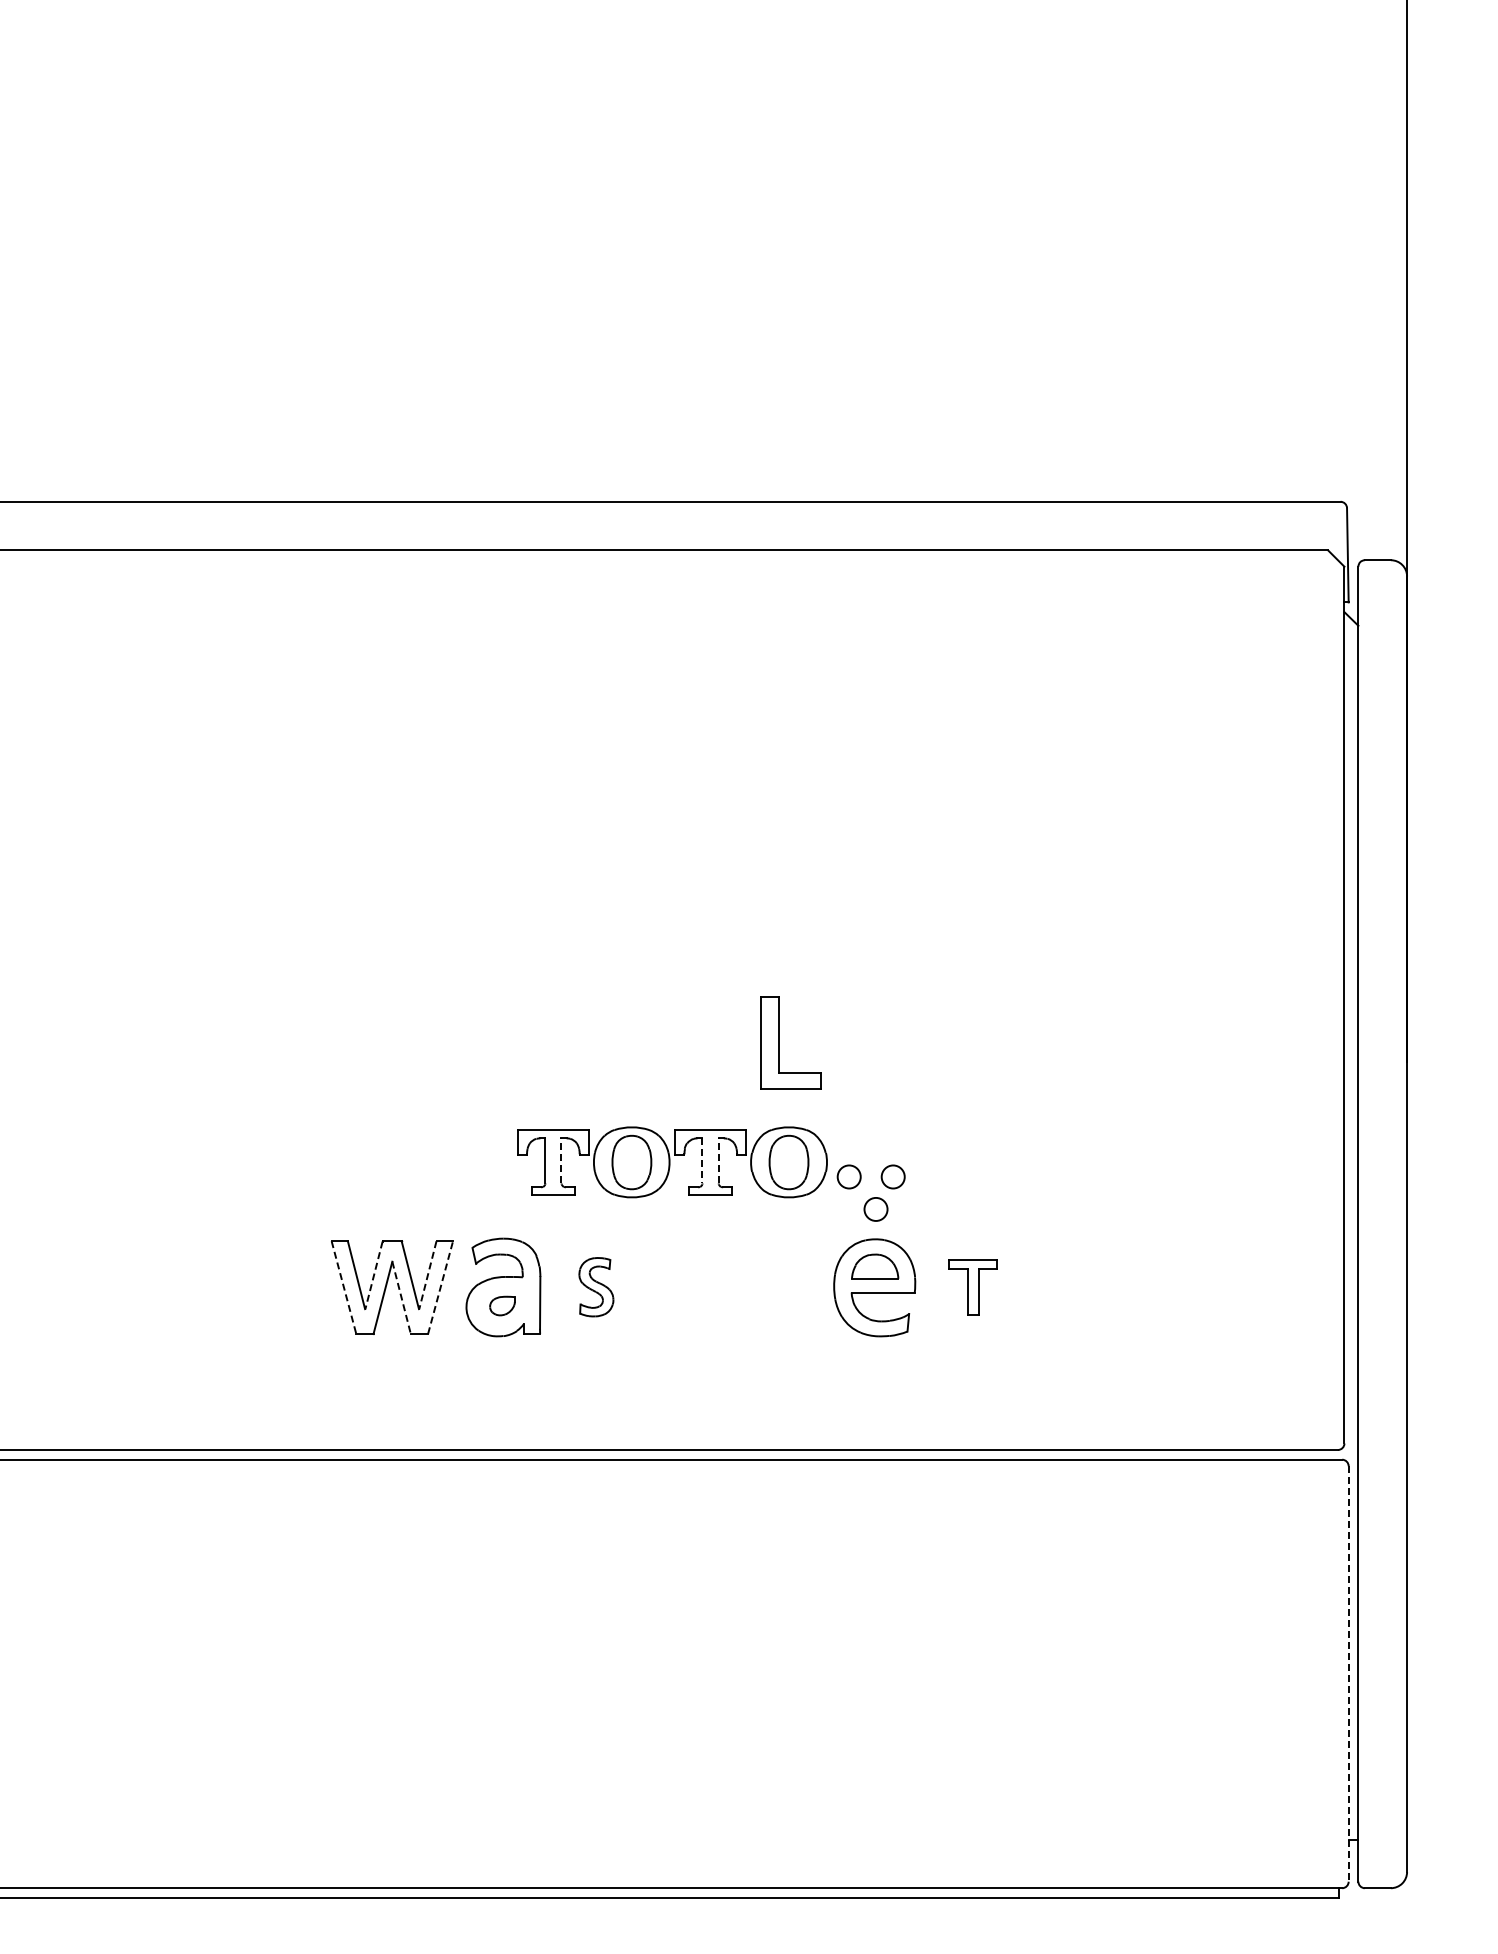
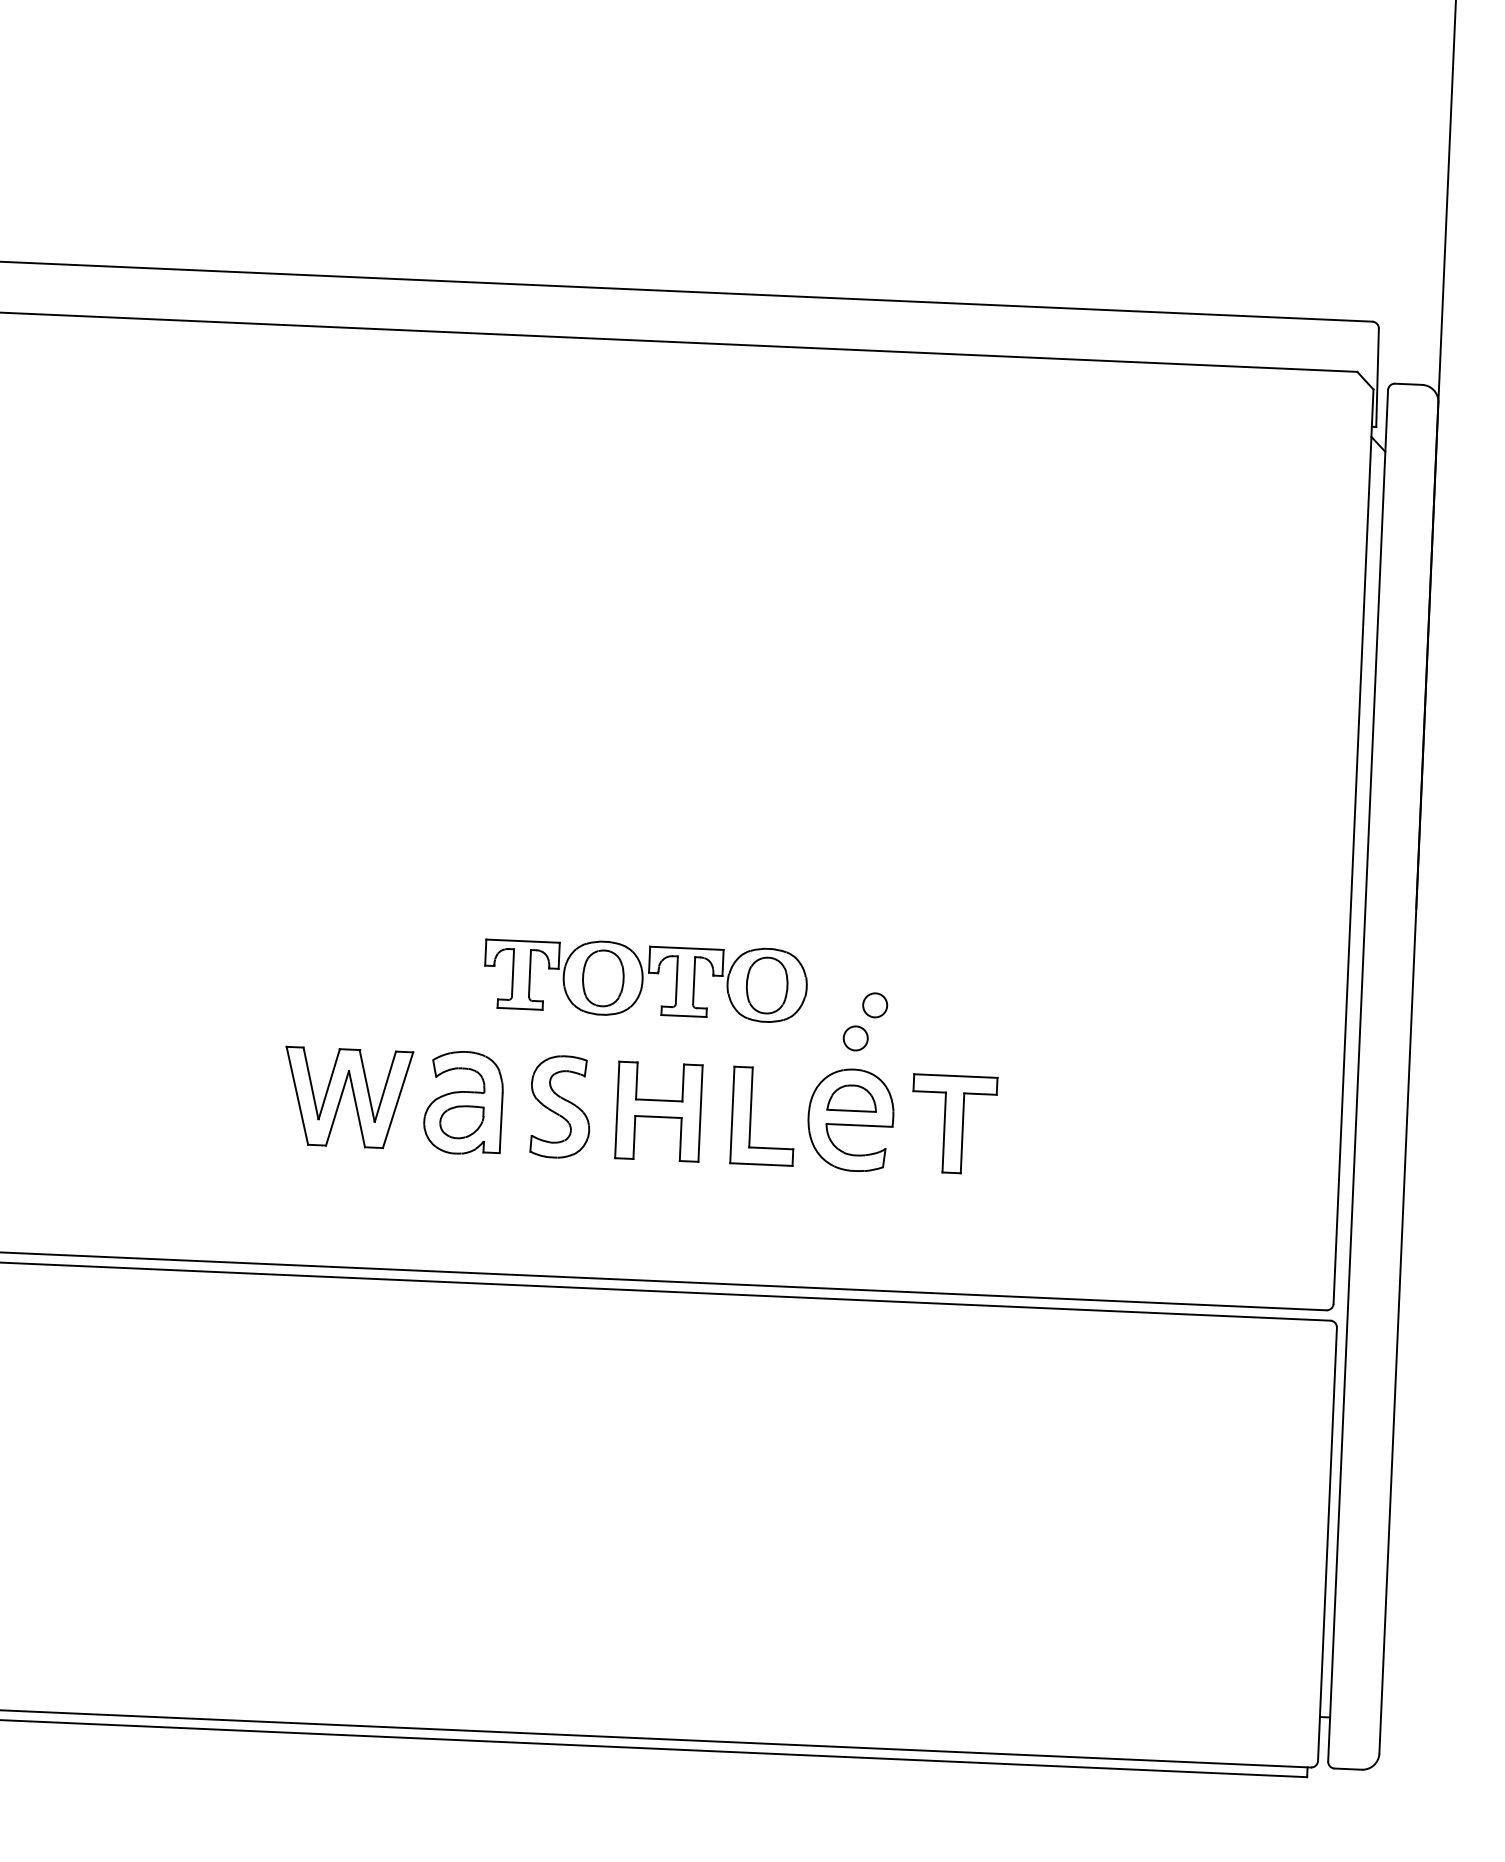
part: (779, 1042) -> (751, 1115), moved
line: (561, 1160) -> (530, 973), dashed -> solid
line: (702, 1160) -> (677, 979), dashed -> solid
line: (718, 1160) -> (693, 980), dashed -> solid
circle: (848, 1176) -> (828, 1002), removed
line: (374, 1275) -> (329, 1084), dashed -> solid
line: (427, 1275) -> (385, 1086), dashed -> solid
part: (596, 1286) -> (560, 1106), size x1.67
line: (440, 1287) -> (398, 1100), dashed -> solid
part: (690, 1287) -> (658, 1111), added
part: (972, 1287) -> (952, 1124), size x1.67
line: (344, 1288) -> (297, 1096), dashed -> solid
line: (401, 1298) -> (356, 1109), dashed -> solid
part: (502, 1305) -> (461, 1121), size x1.67
line: (1348, 1673) -> (1327, 1543), dashed -> solid

